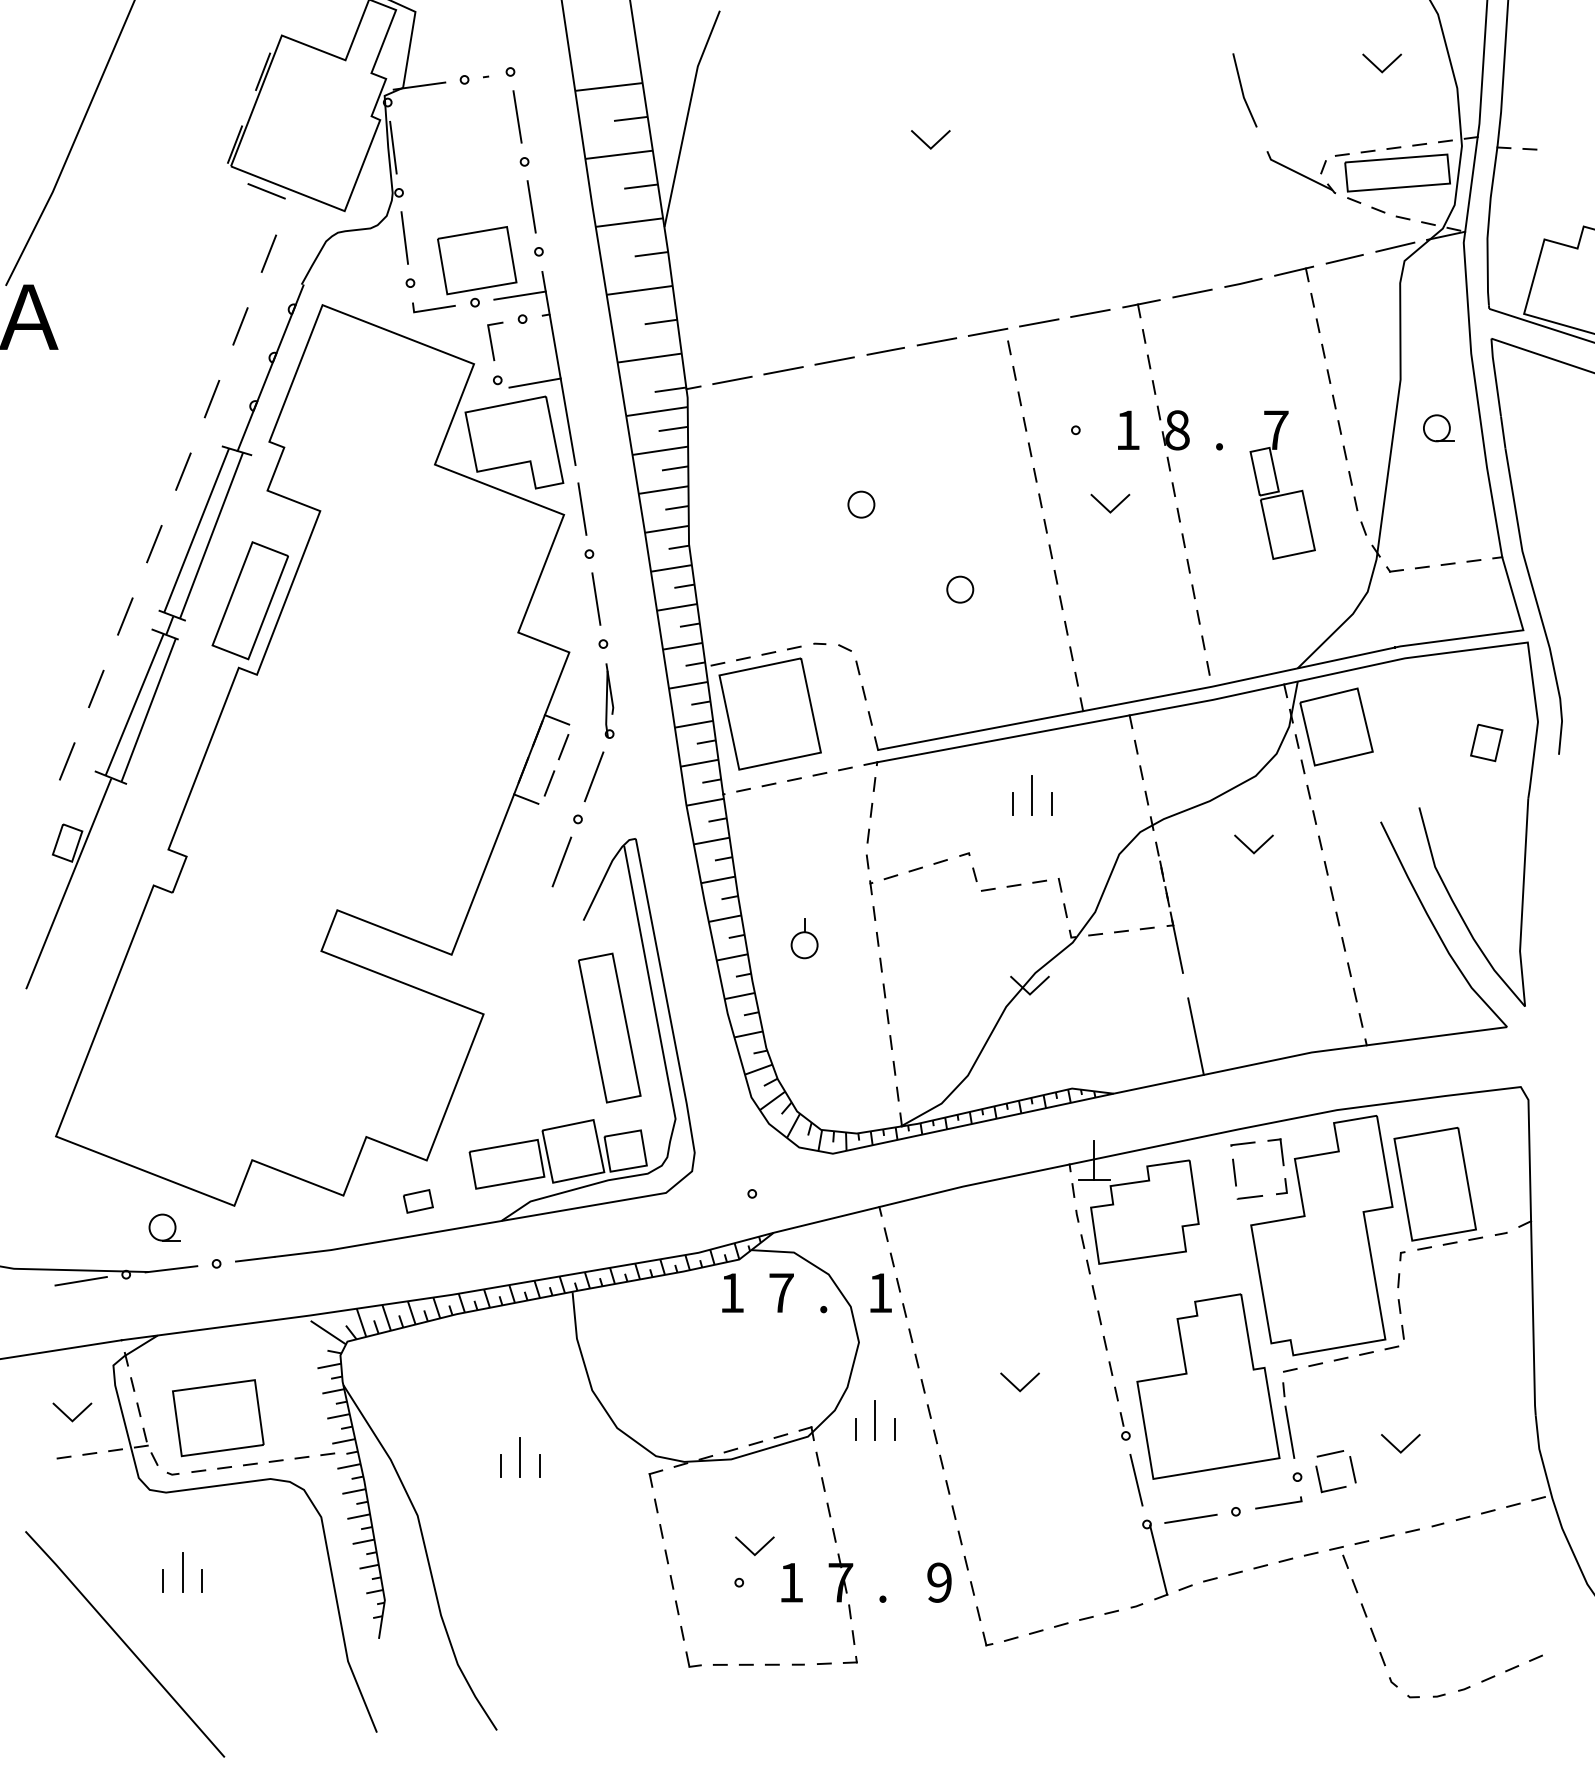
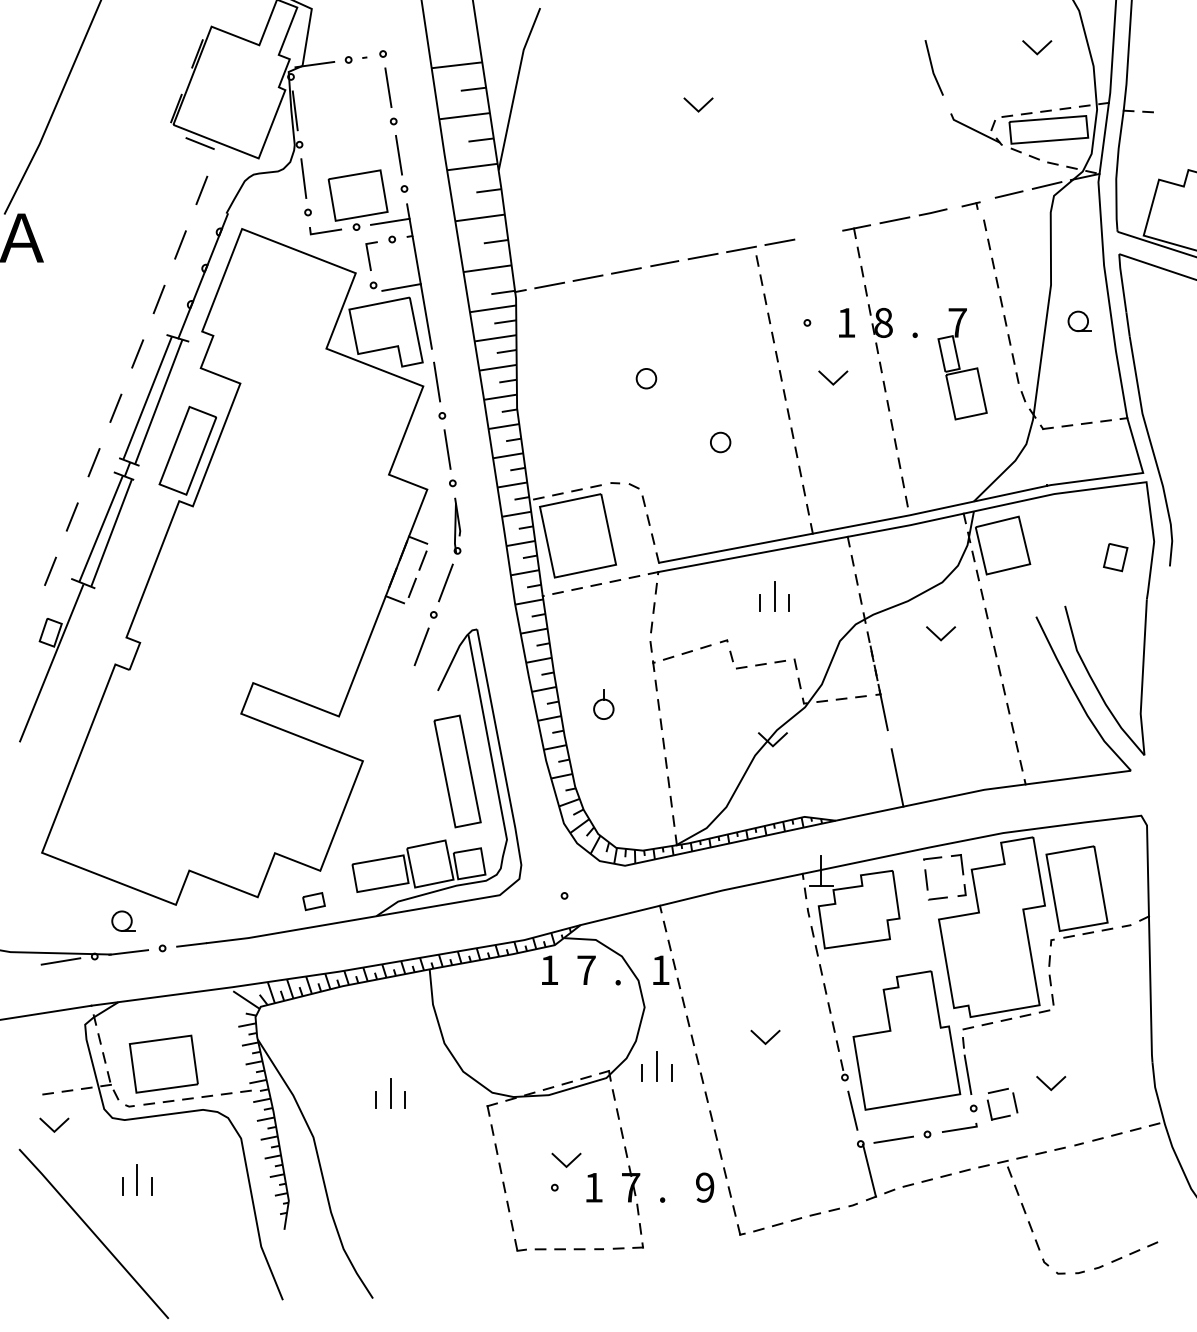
part: (1293, 273) -> (970, 205), size x0.6
line: (1090, 313) -> (818, 235), removed
line: (68, 1416) -> (51, 1128), moved

